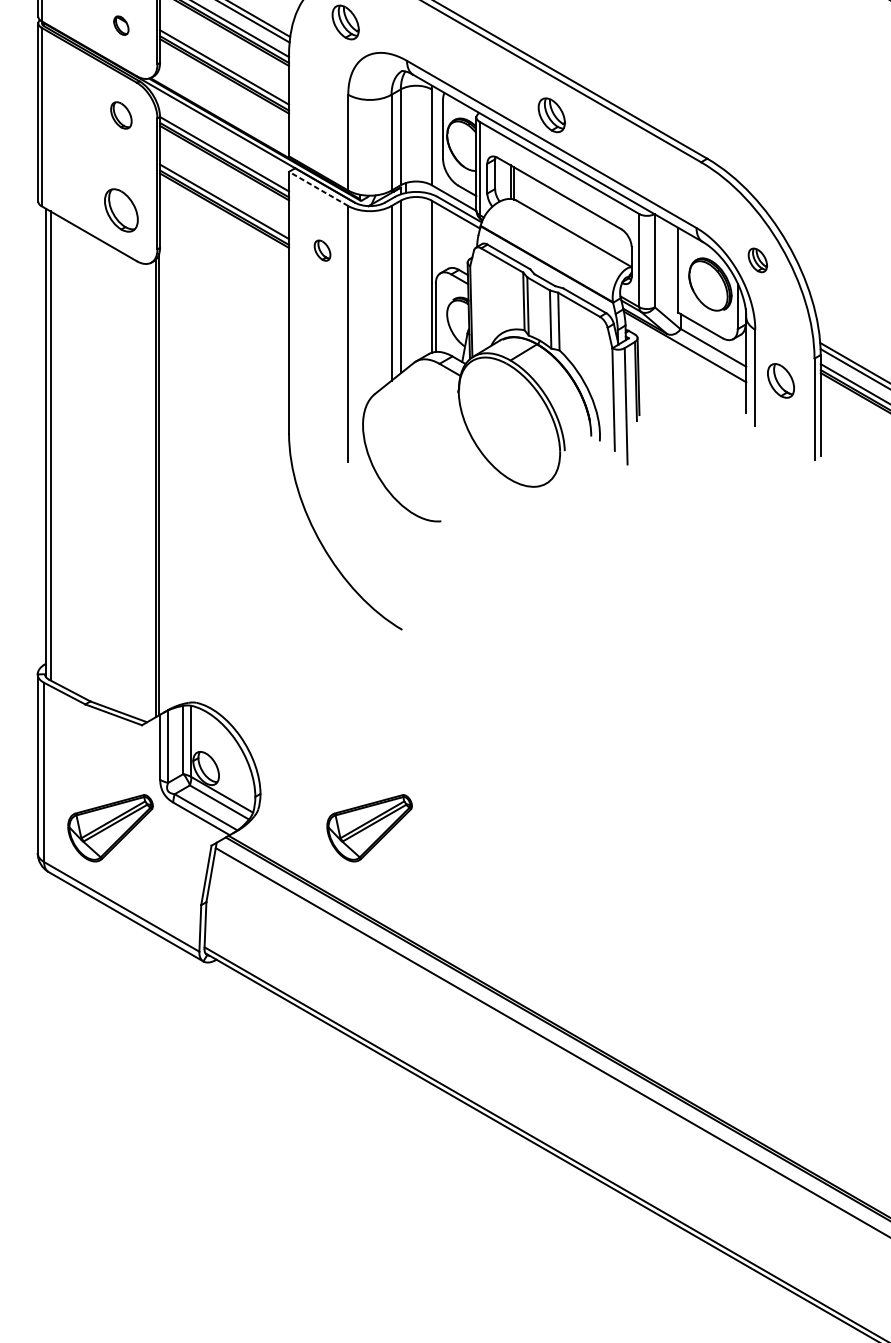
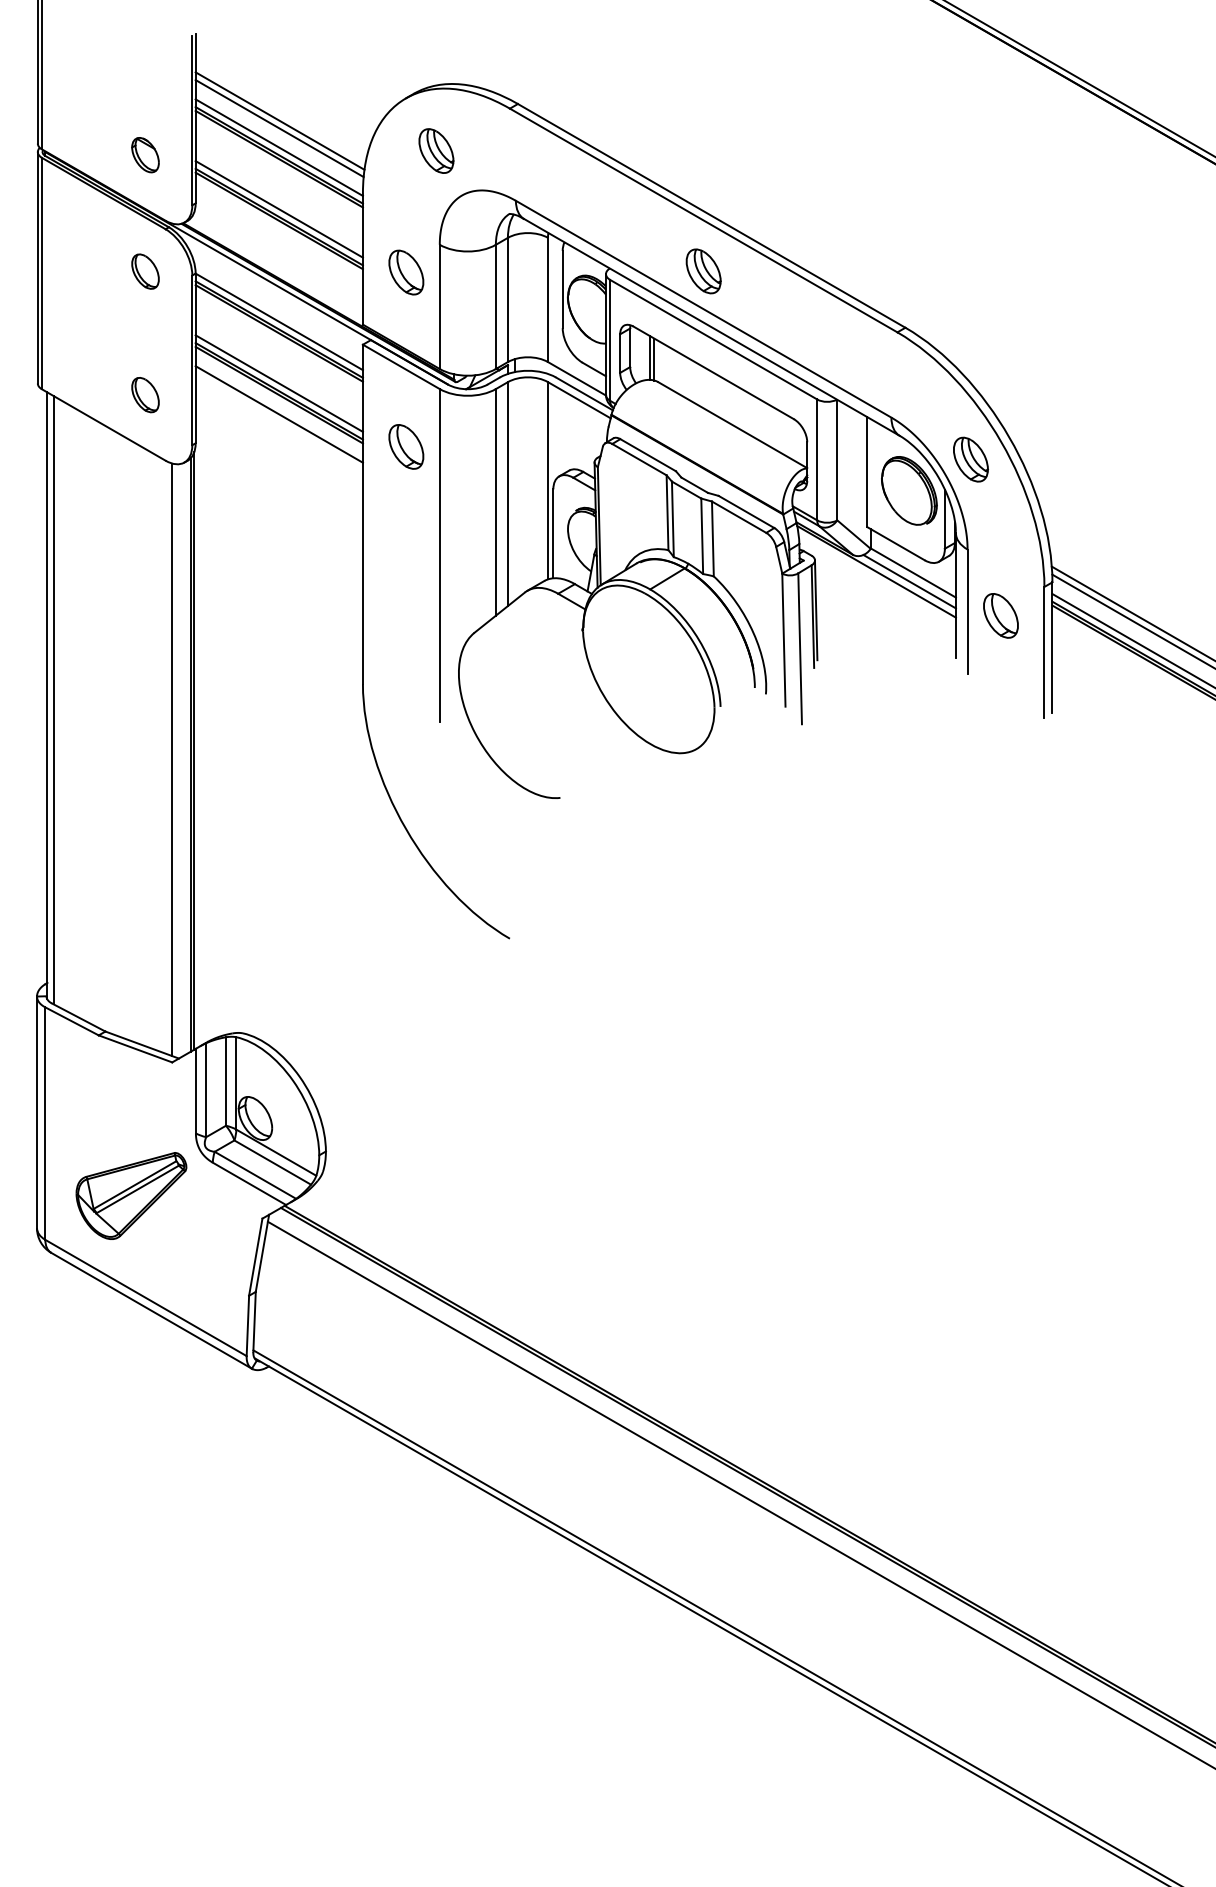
part: (121, 25) -> (145, 155), size x1.43
part: (322, 116) -> (406, 272), added
line: (317, 188) -> (400, 366), dashed -> solid
part: (121, 210) -> (145, 395), size x0.62
line: (223, 225) -> (278, 414), added
part: (322, 250) -> (406, 446), size x1.67
part: (757, 260) -> (970, 459), size x1.43
line: (710, 354) -> (909, 581), added
line: (142, 491) -> (172, 759), added
part: (369, 827) -> (467, 1195), removed

